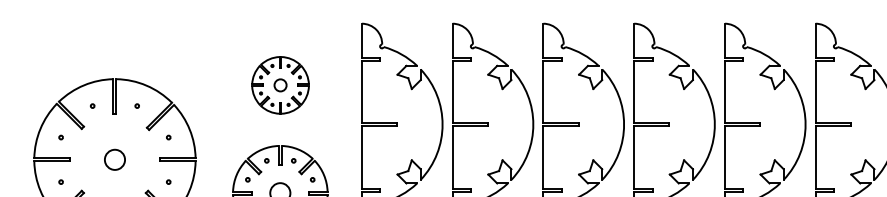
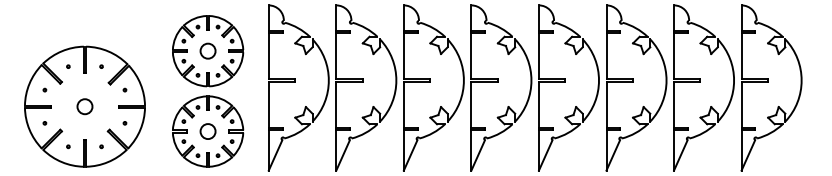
part: (280, 85) -> (208, 51), size x1.67

